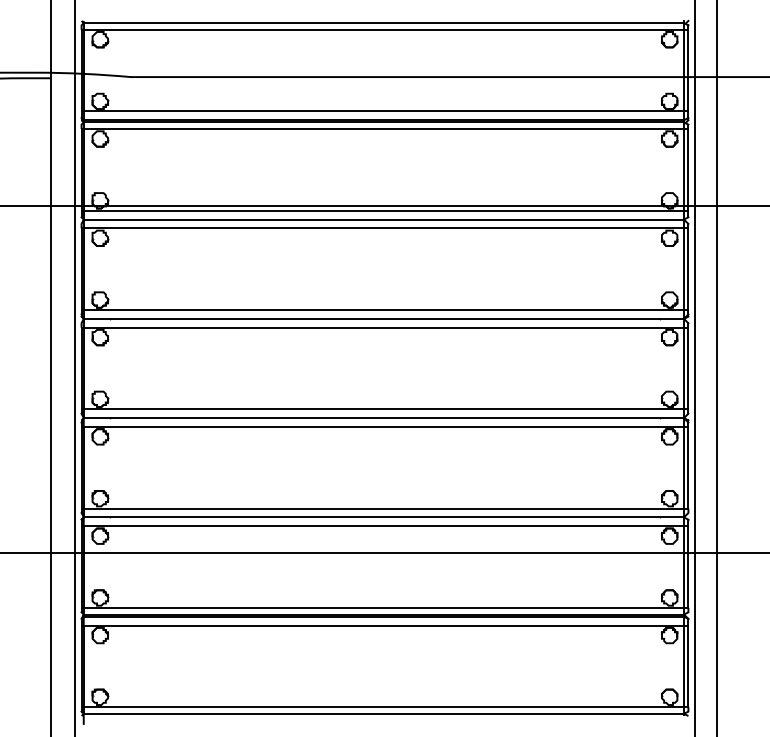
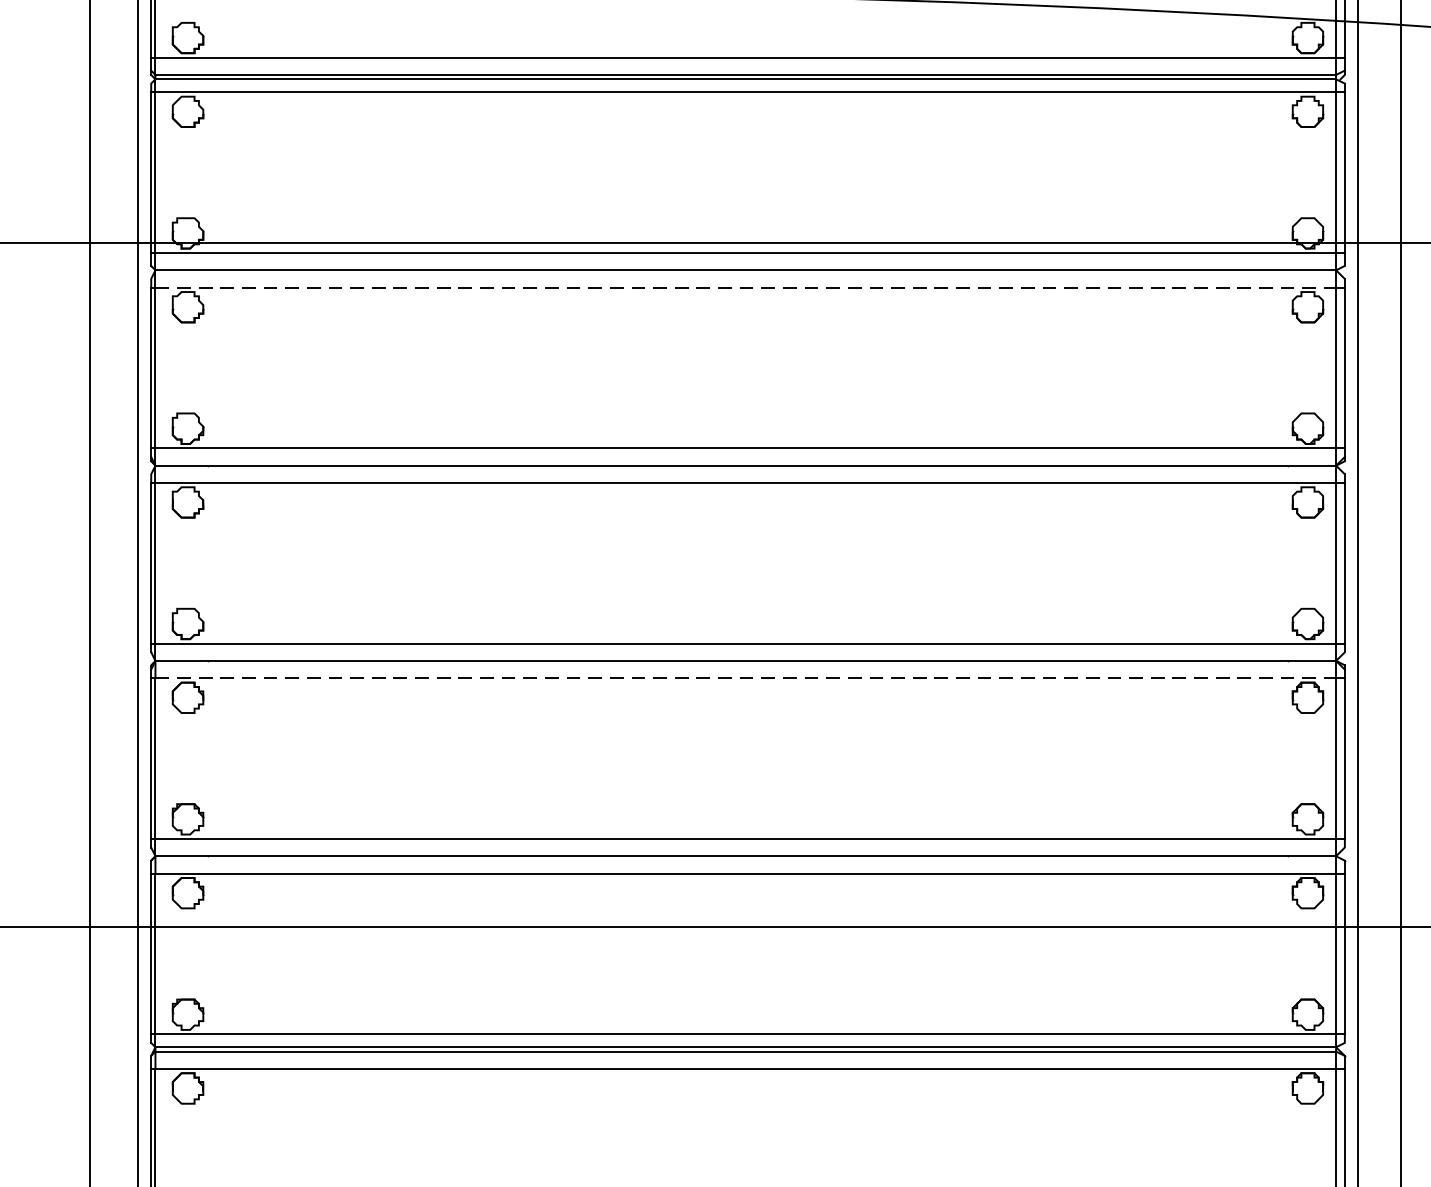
line: (384, 228) -> (747, 287), solid -> dashed
line: (384, 426) -> (747, 677), solid -> dashed

